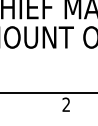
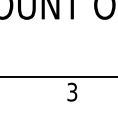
text: (66, 105) -> (72, 93), 2 -> 3

